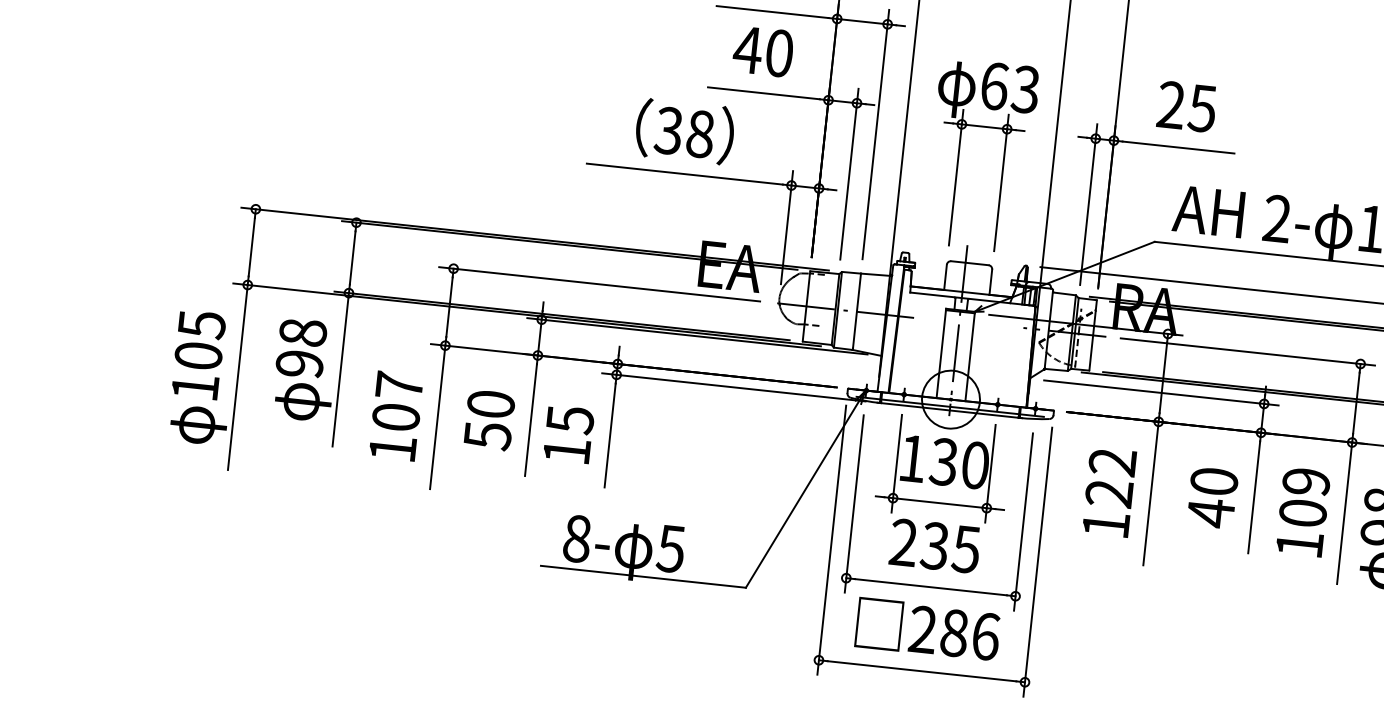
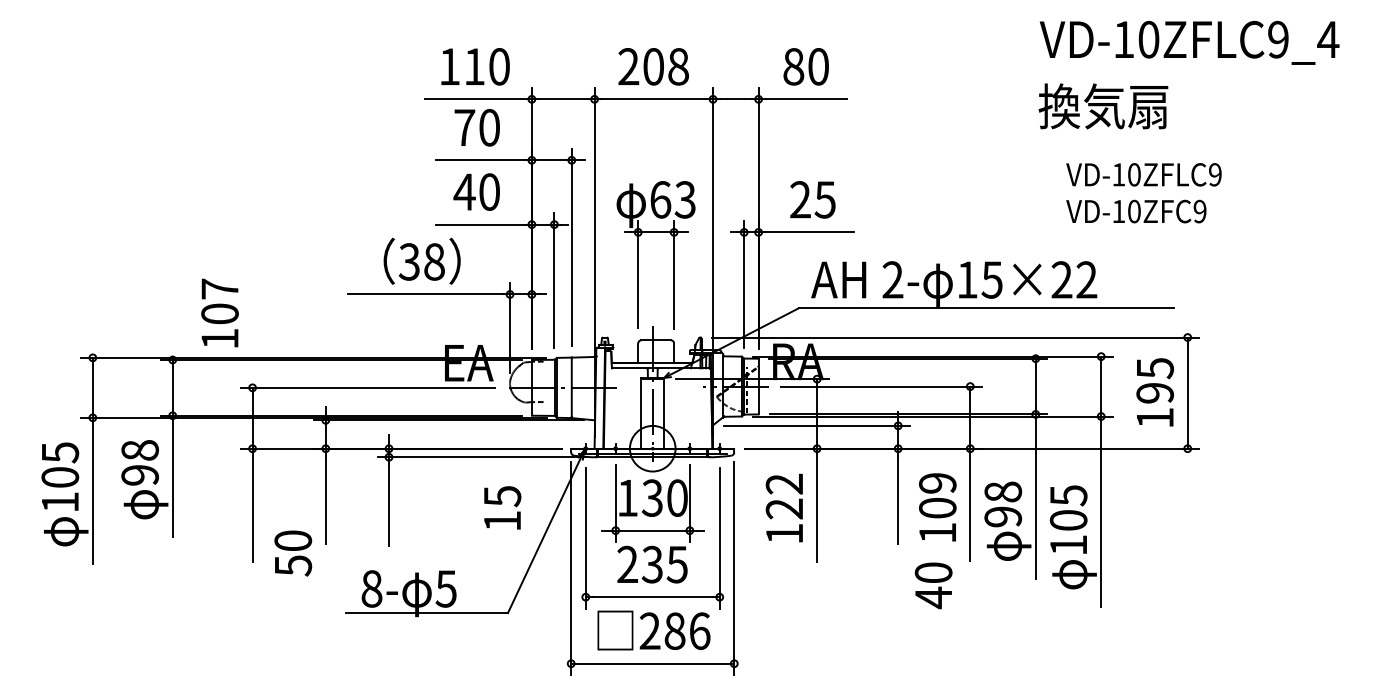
text: (395, 415) -> (219, 312), moved
text: (489, 420) -> (293, 553), moved
text: (568, 433) -> (502, 507), moved
text: (1212, 497) -> (933, 585), moved

